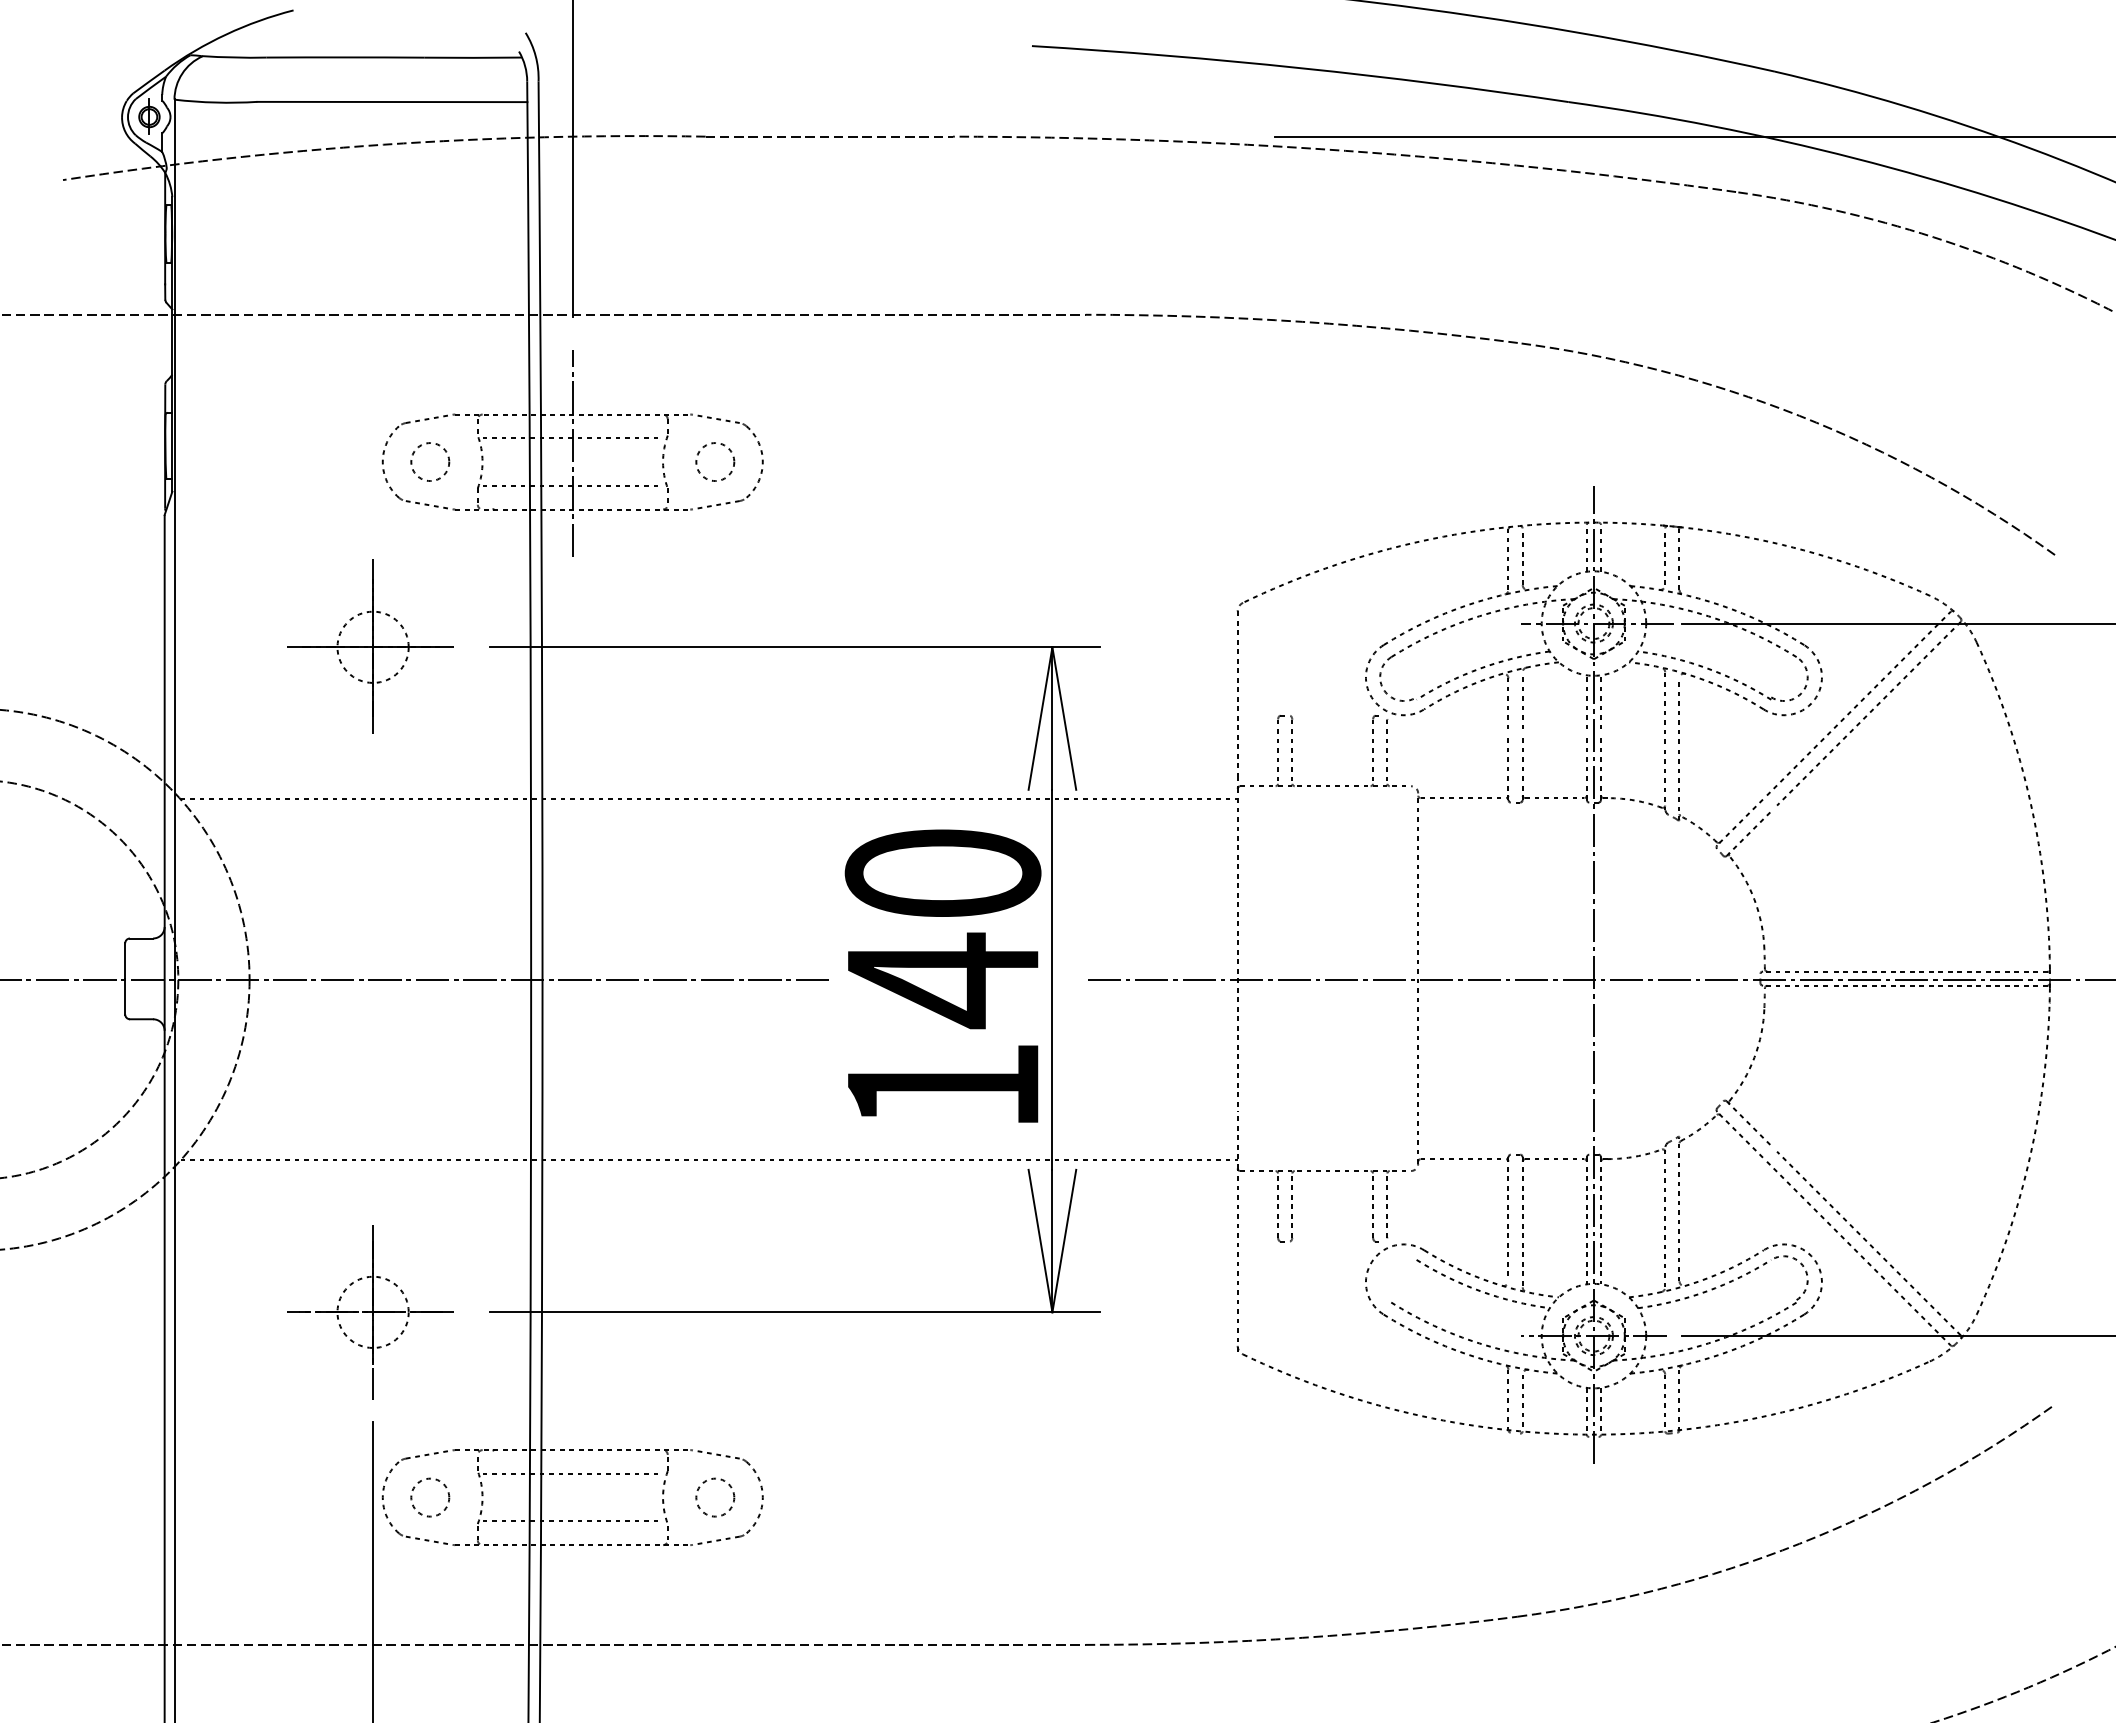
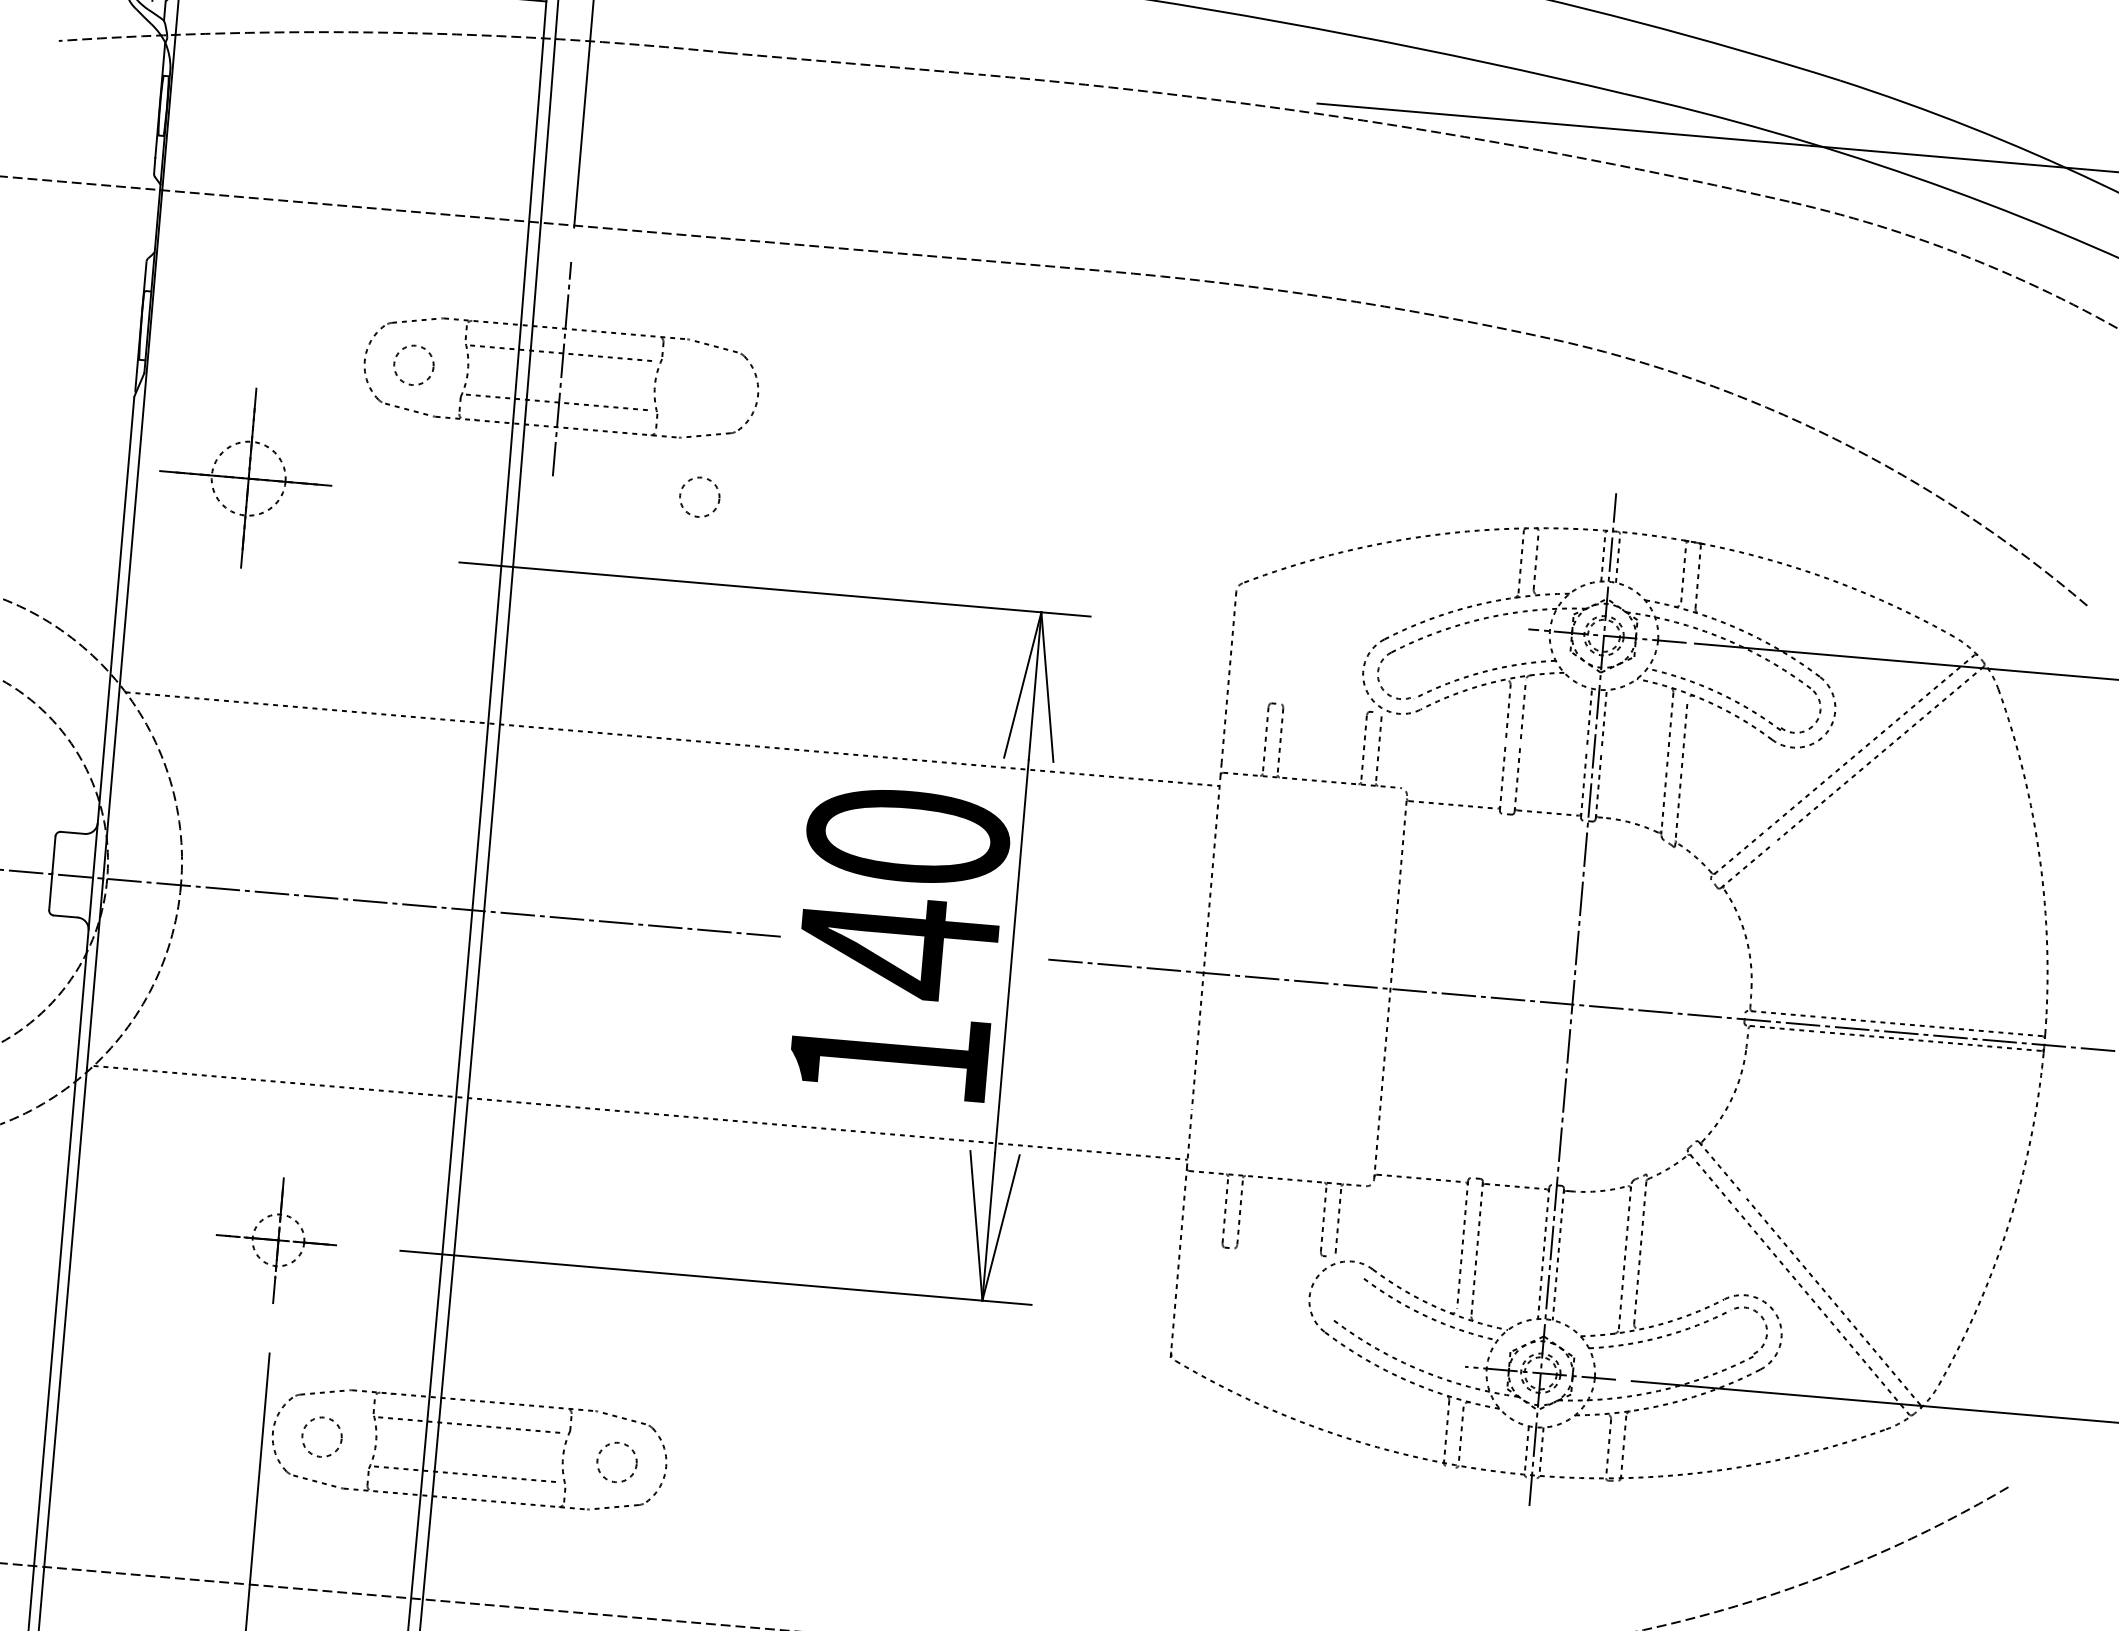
circle: (715, 461) -> (700, 496), moved
part: (370, 646) -> (246, 477), moved
part: (370, 1312) -> (276, 1240), size x0.7

